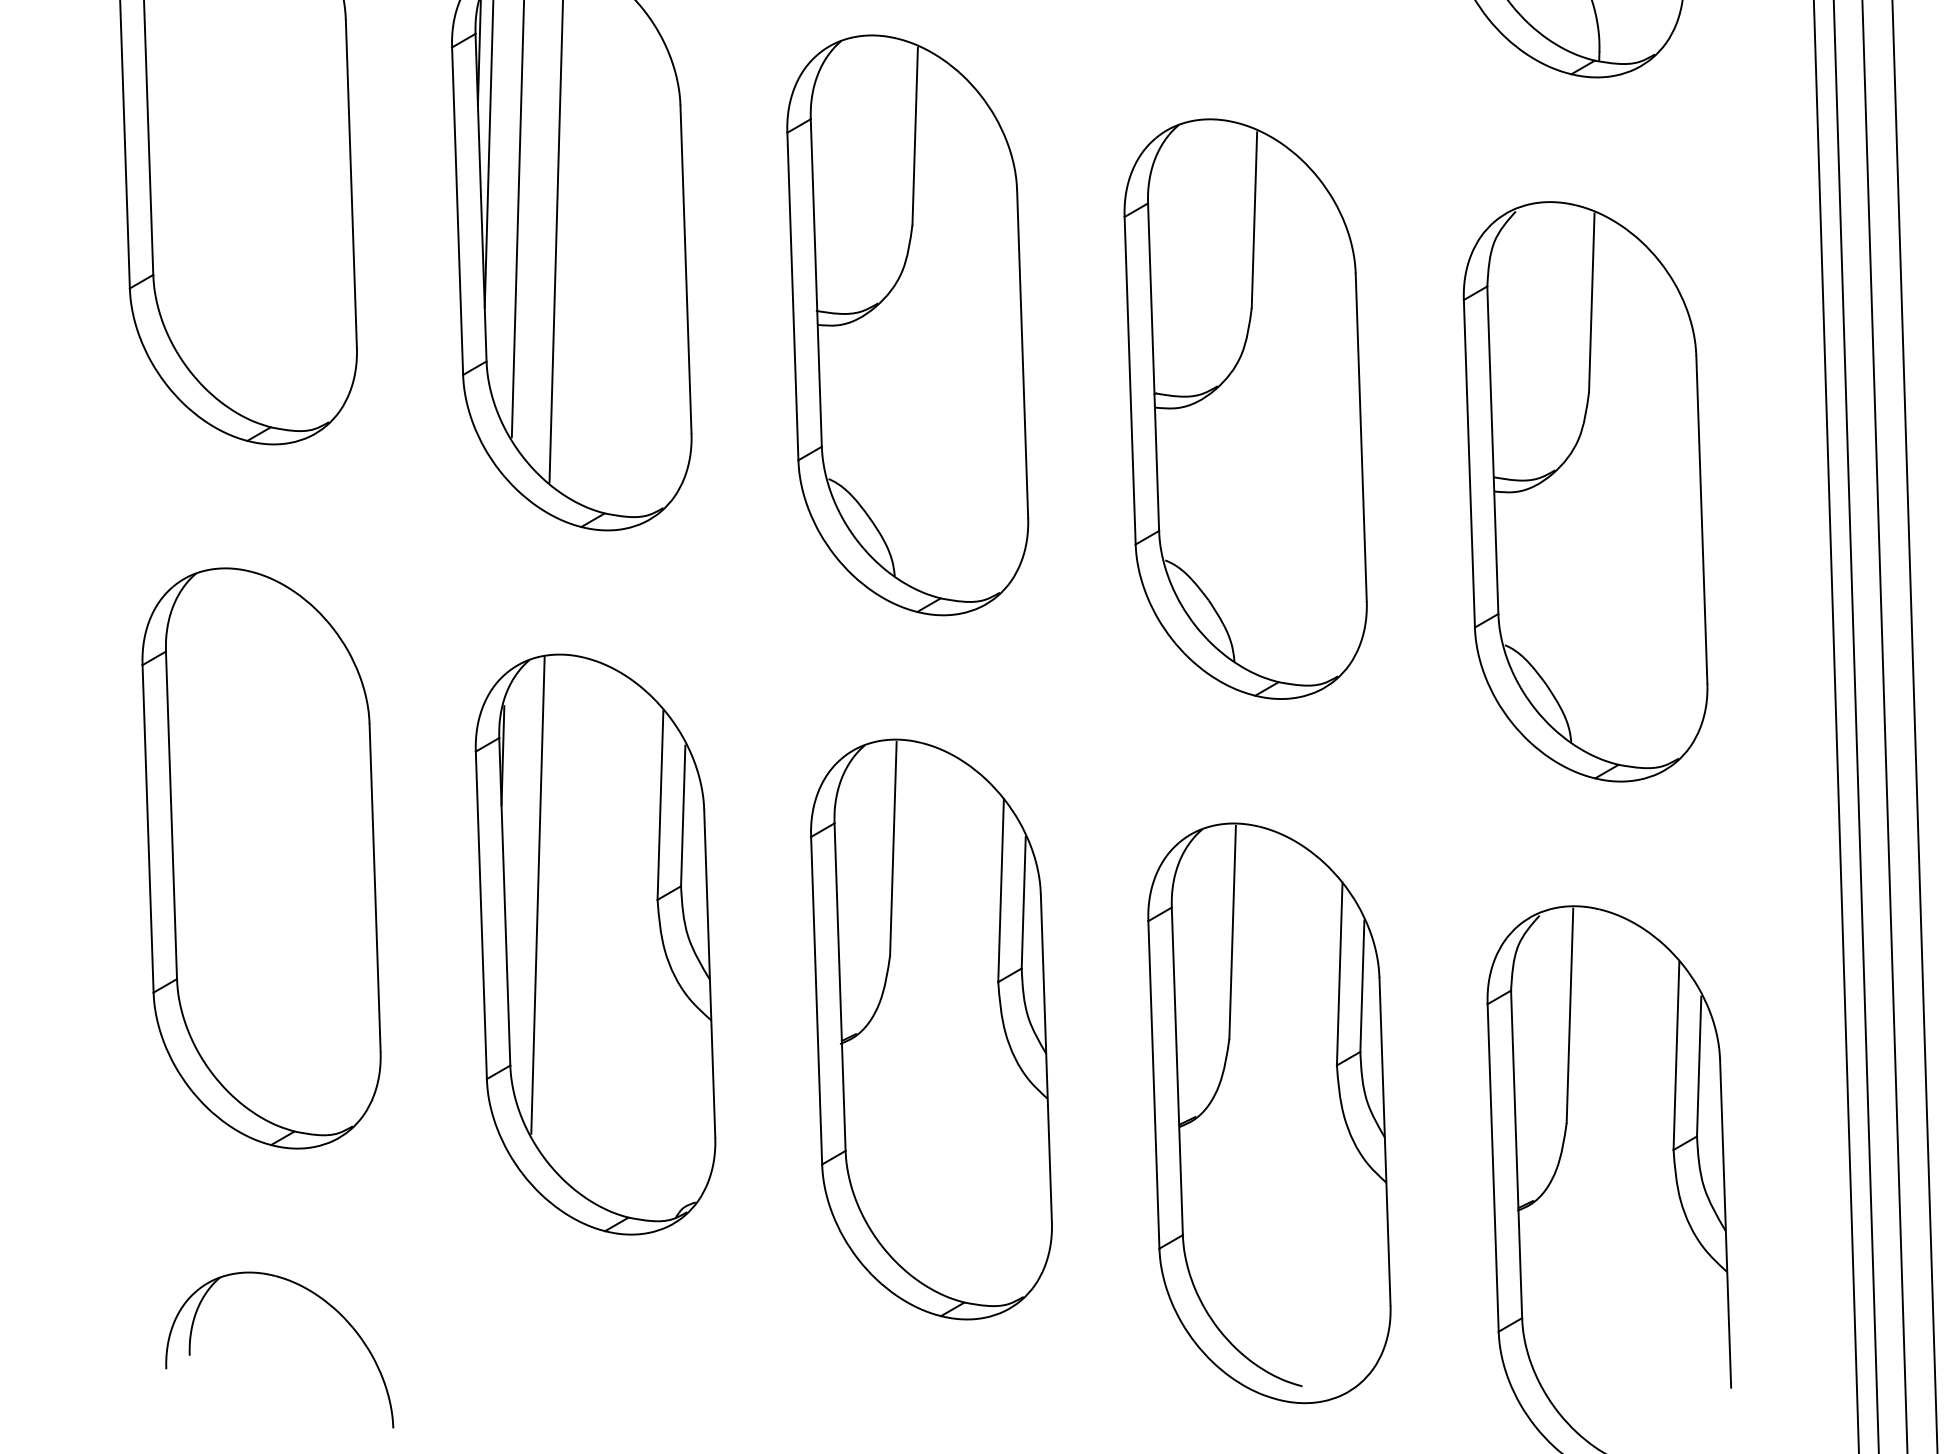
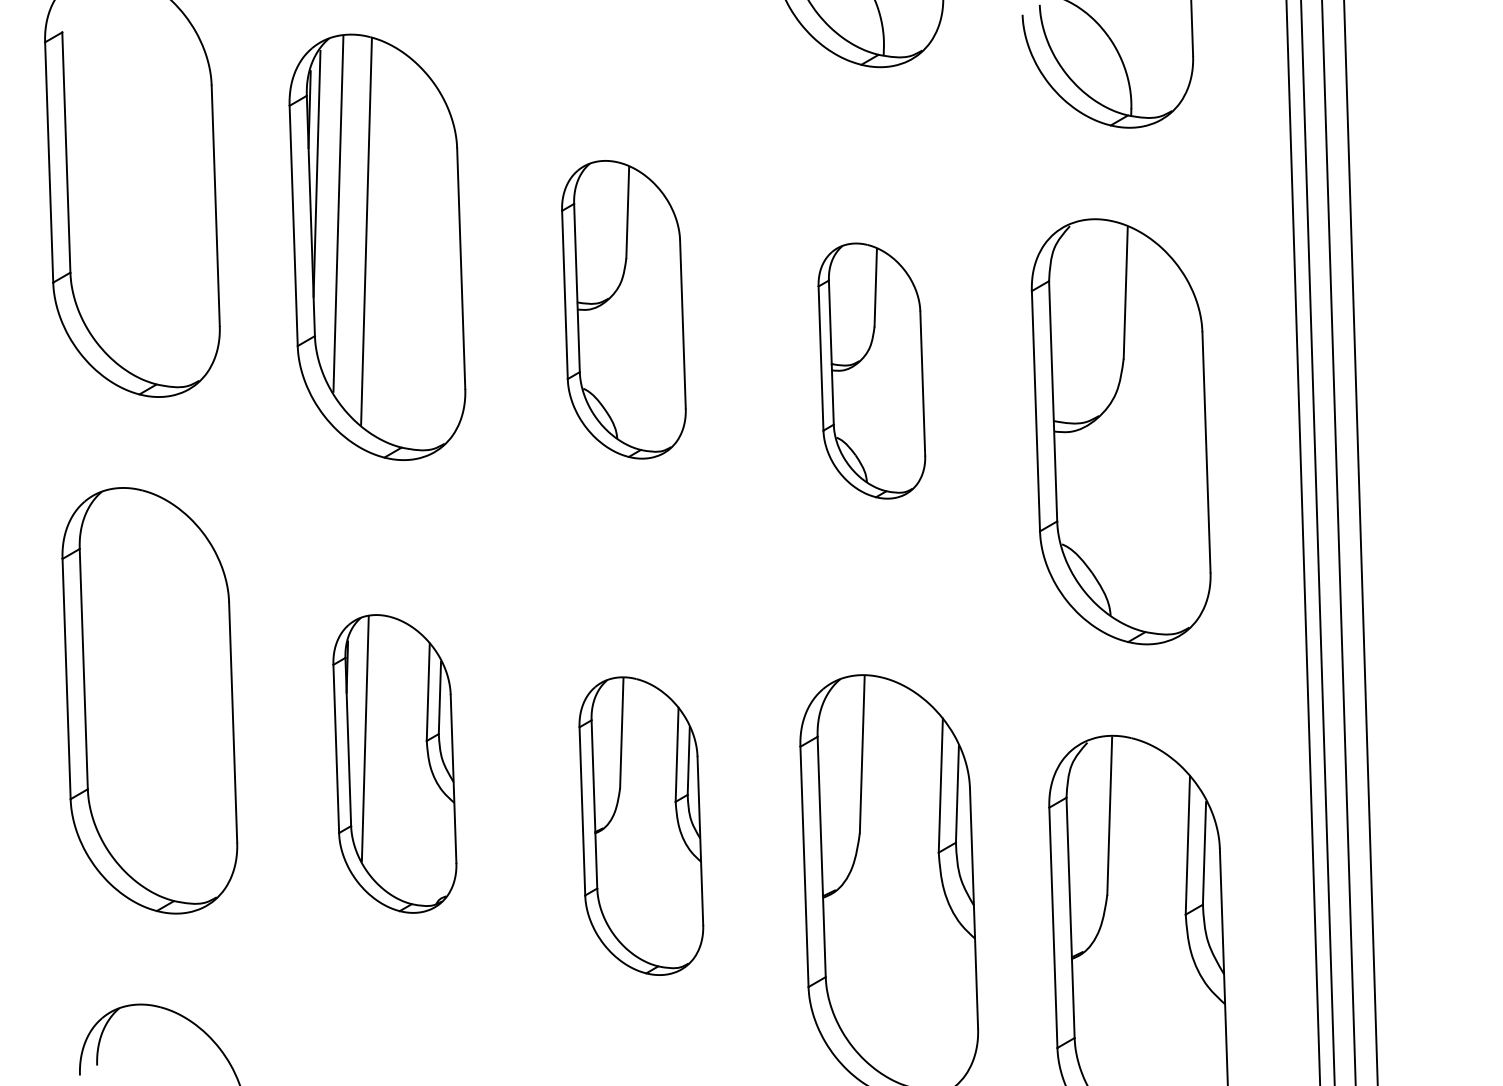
part: (907, 325) -> (623, 309), size x0.7
part: (1245, 408) -> (871, 370), size x0.6
part: (595, 943) -> (394, 763), size x0.7
part: (931, 1028) -> (641, 825), size x0.7

